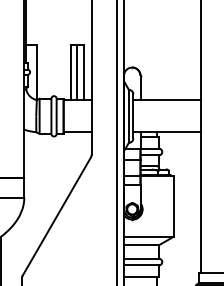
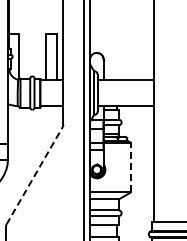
line: (77, 71) -> (51, 56), removed
line: (173, 206) -> (130, 167), solid -> dashed
line: (56, 216) -> (34, 175), solid -> dashed

